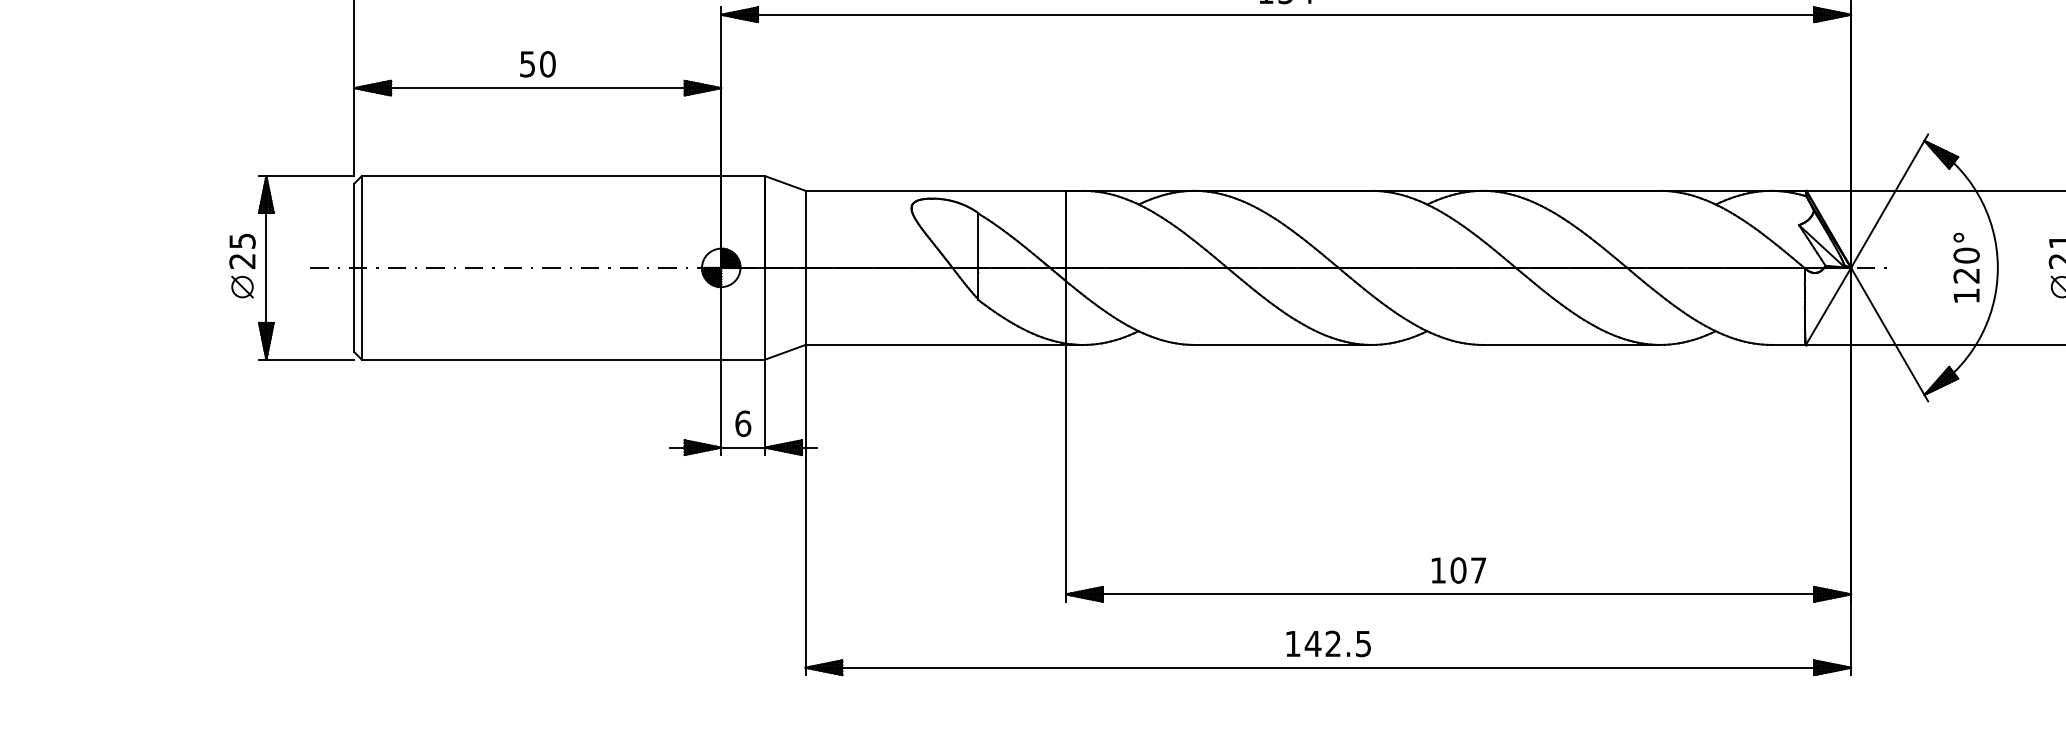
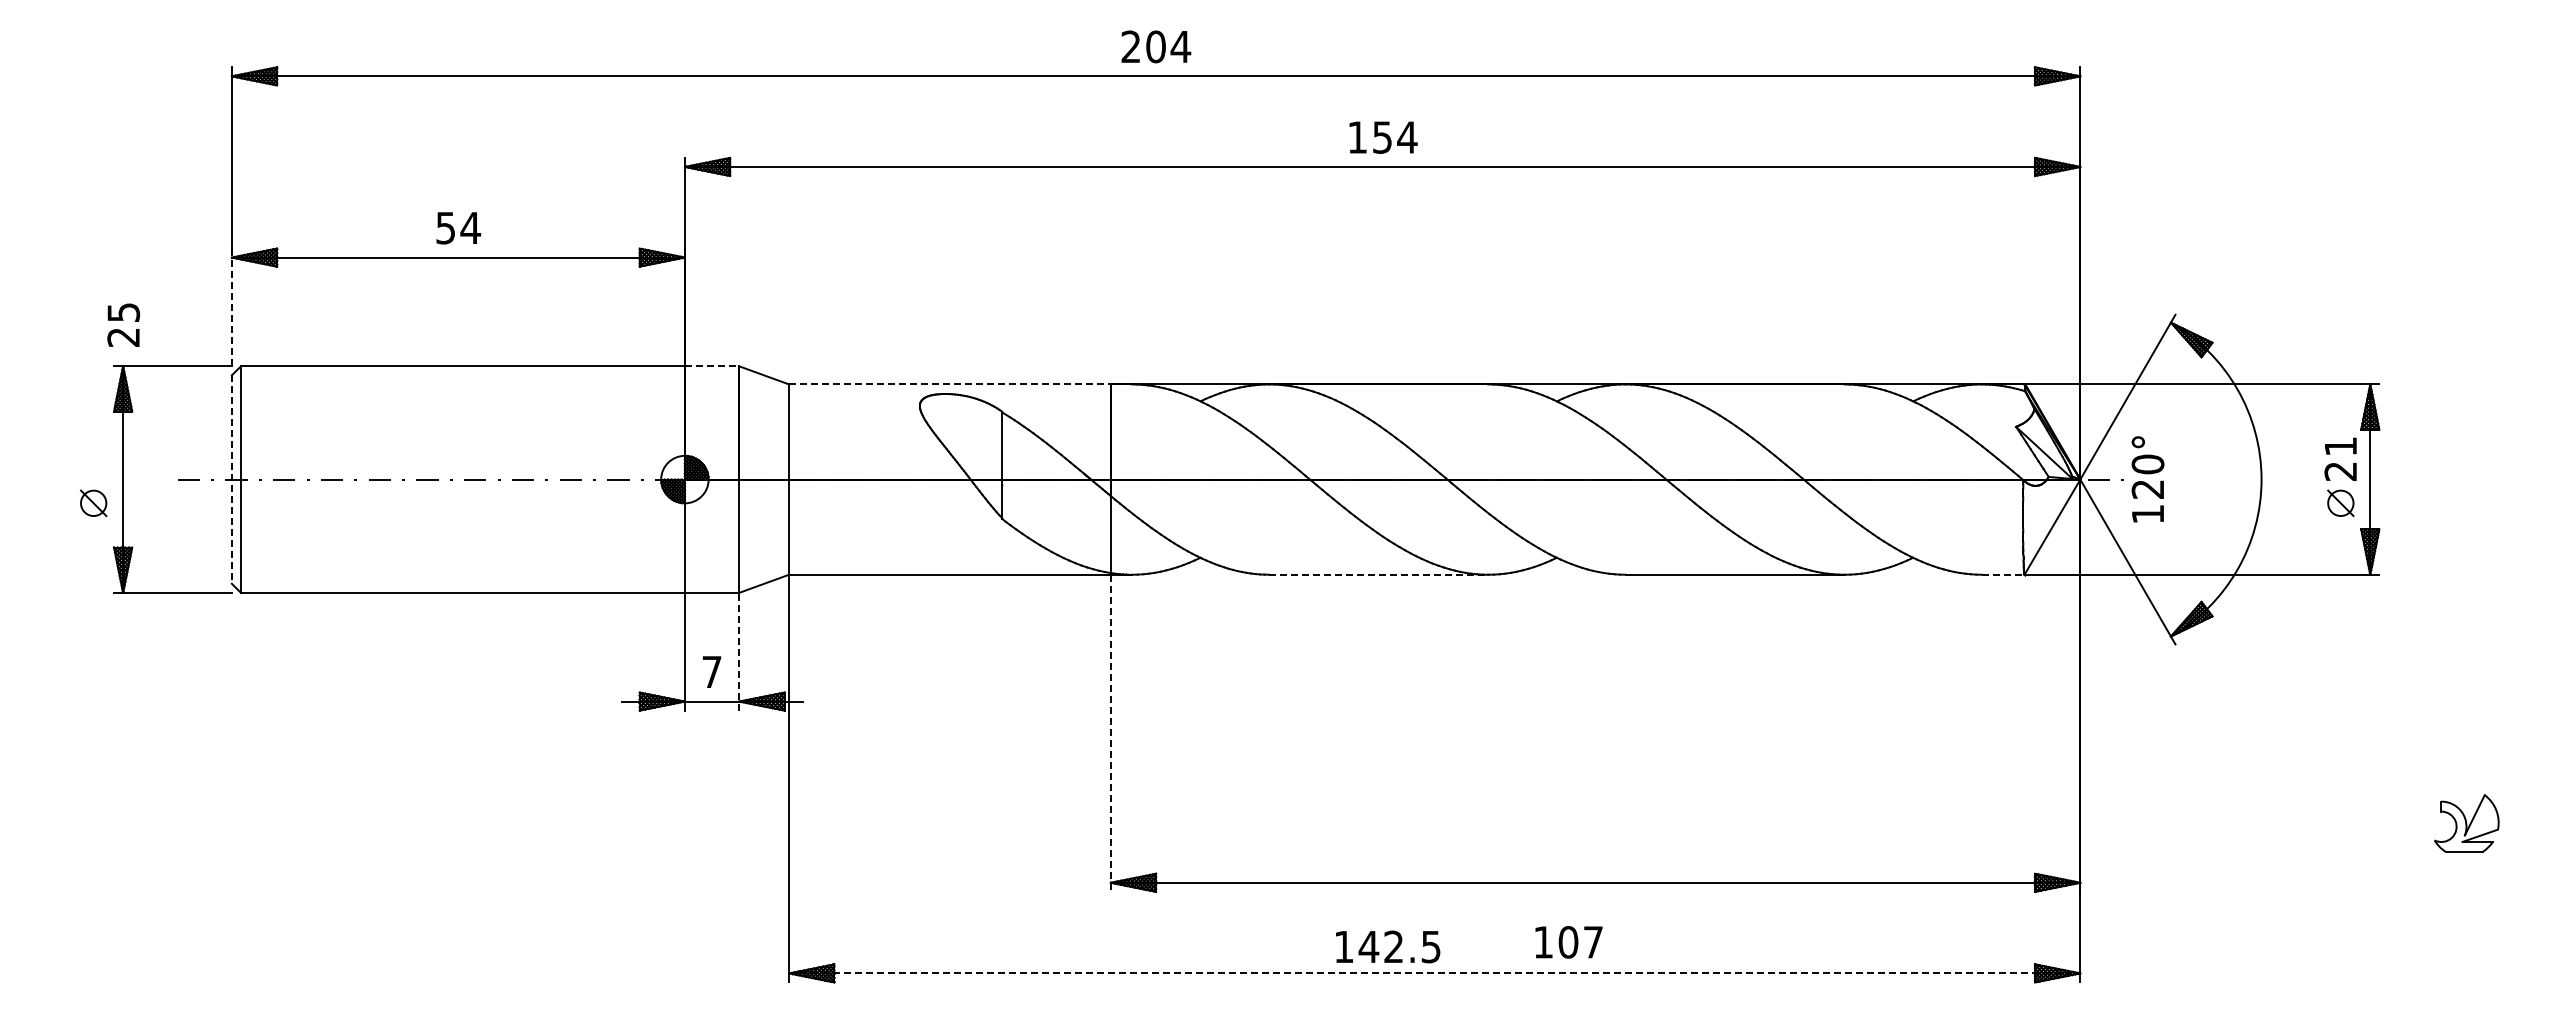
text: (547, 63) -> (470, 227), 50 -> 54
line: (354, 128) -> (231, 307), solid -> dashed
line: (743, 176) -> (712, 366), solid -> dashed
line: (935, 190) -> (949, 384), solid -> dashed
text: (242, 250) -> (123, 324), moved
text: (1966, 267) -> (2147, 479), moved
line: (354, 268) -> (231, 480), solid -> dashed
line: (1282, 344) -> (1378, 574), solid -> dashed
line: (1788, 344) -> (2003, 574), solid -> dashed
line: (765, 407) -> (739, 651), solid -> dashed
text: (743, 423) -> (712, 671), 6 -> 7
line: (1065, 473) -> (1110, 733), solid -> dashed
text: (1458, 570) -> (1568, 942), moved
text: (1328, 643) -> (1388, 946), moved
line: (1328, 667) -> (1434, 973), solid -> dashed

